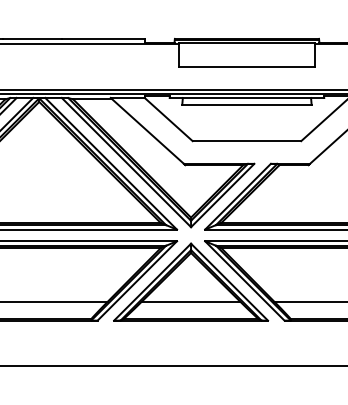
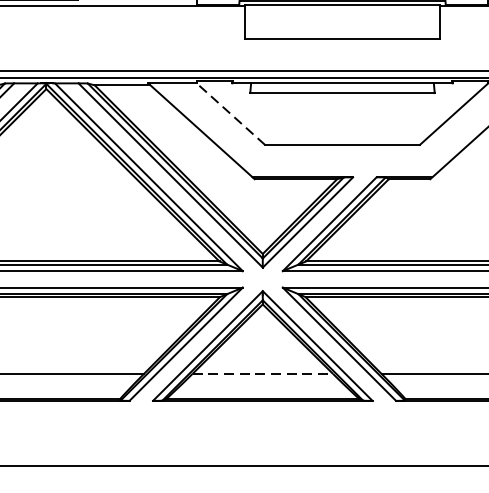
line: (168, 119) -> (230, 114), solid -> dashed
line: (191, 301) -> (263, 373), solid -> dashed

